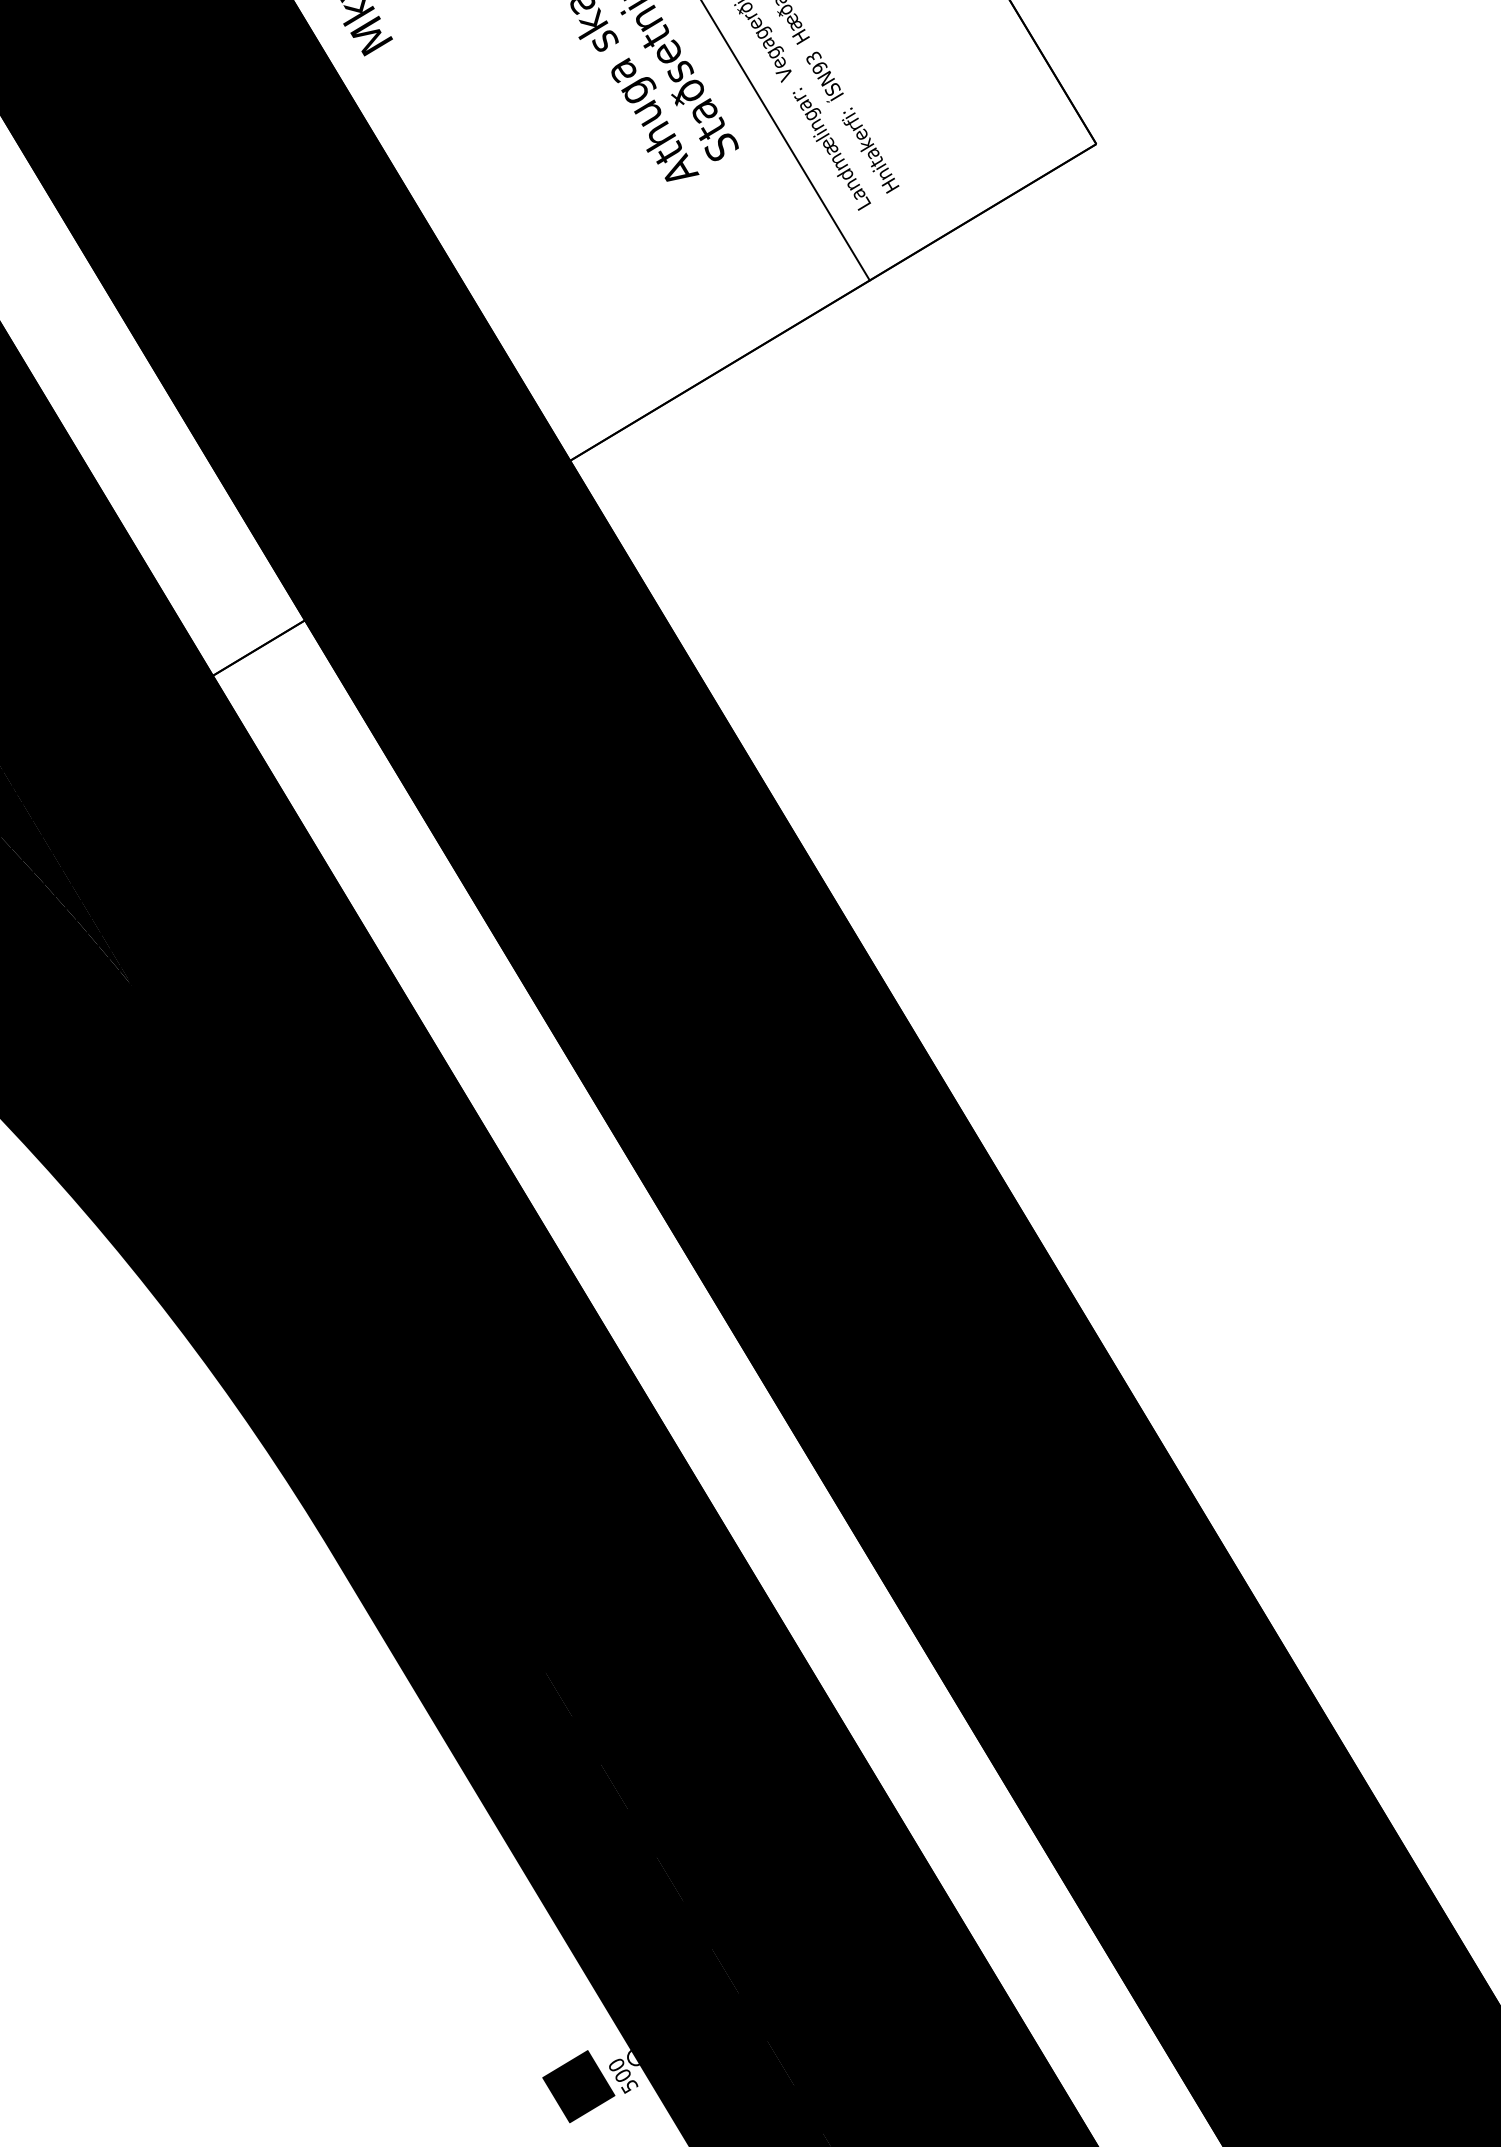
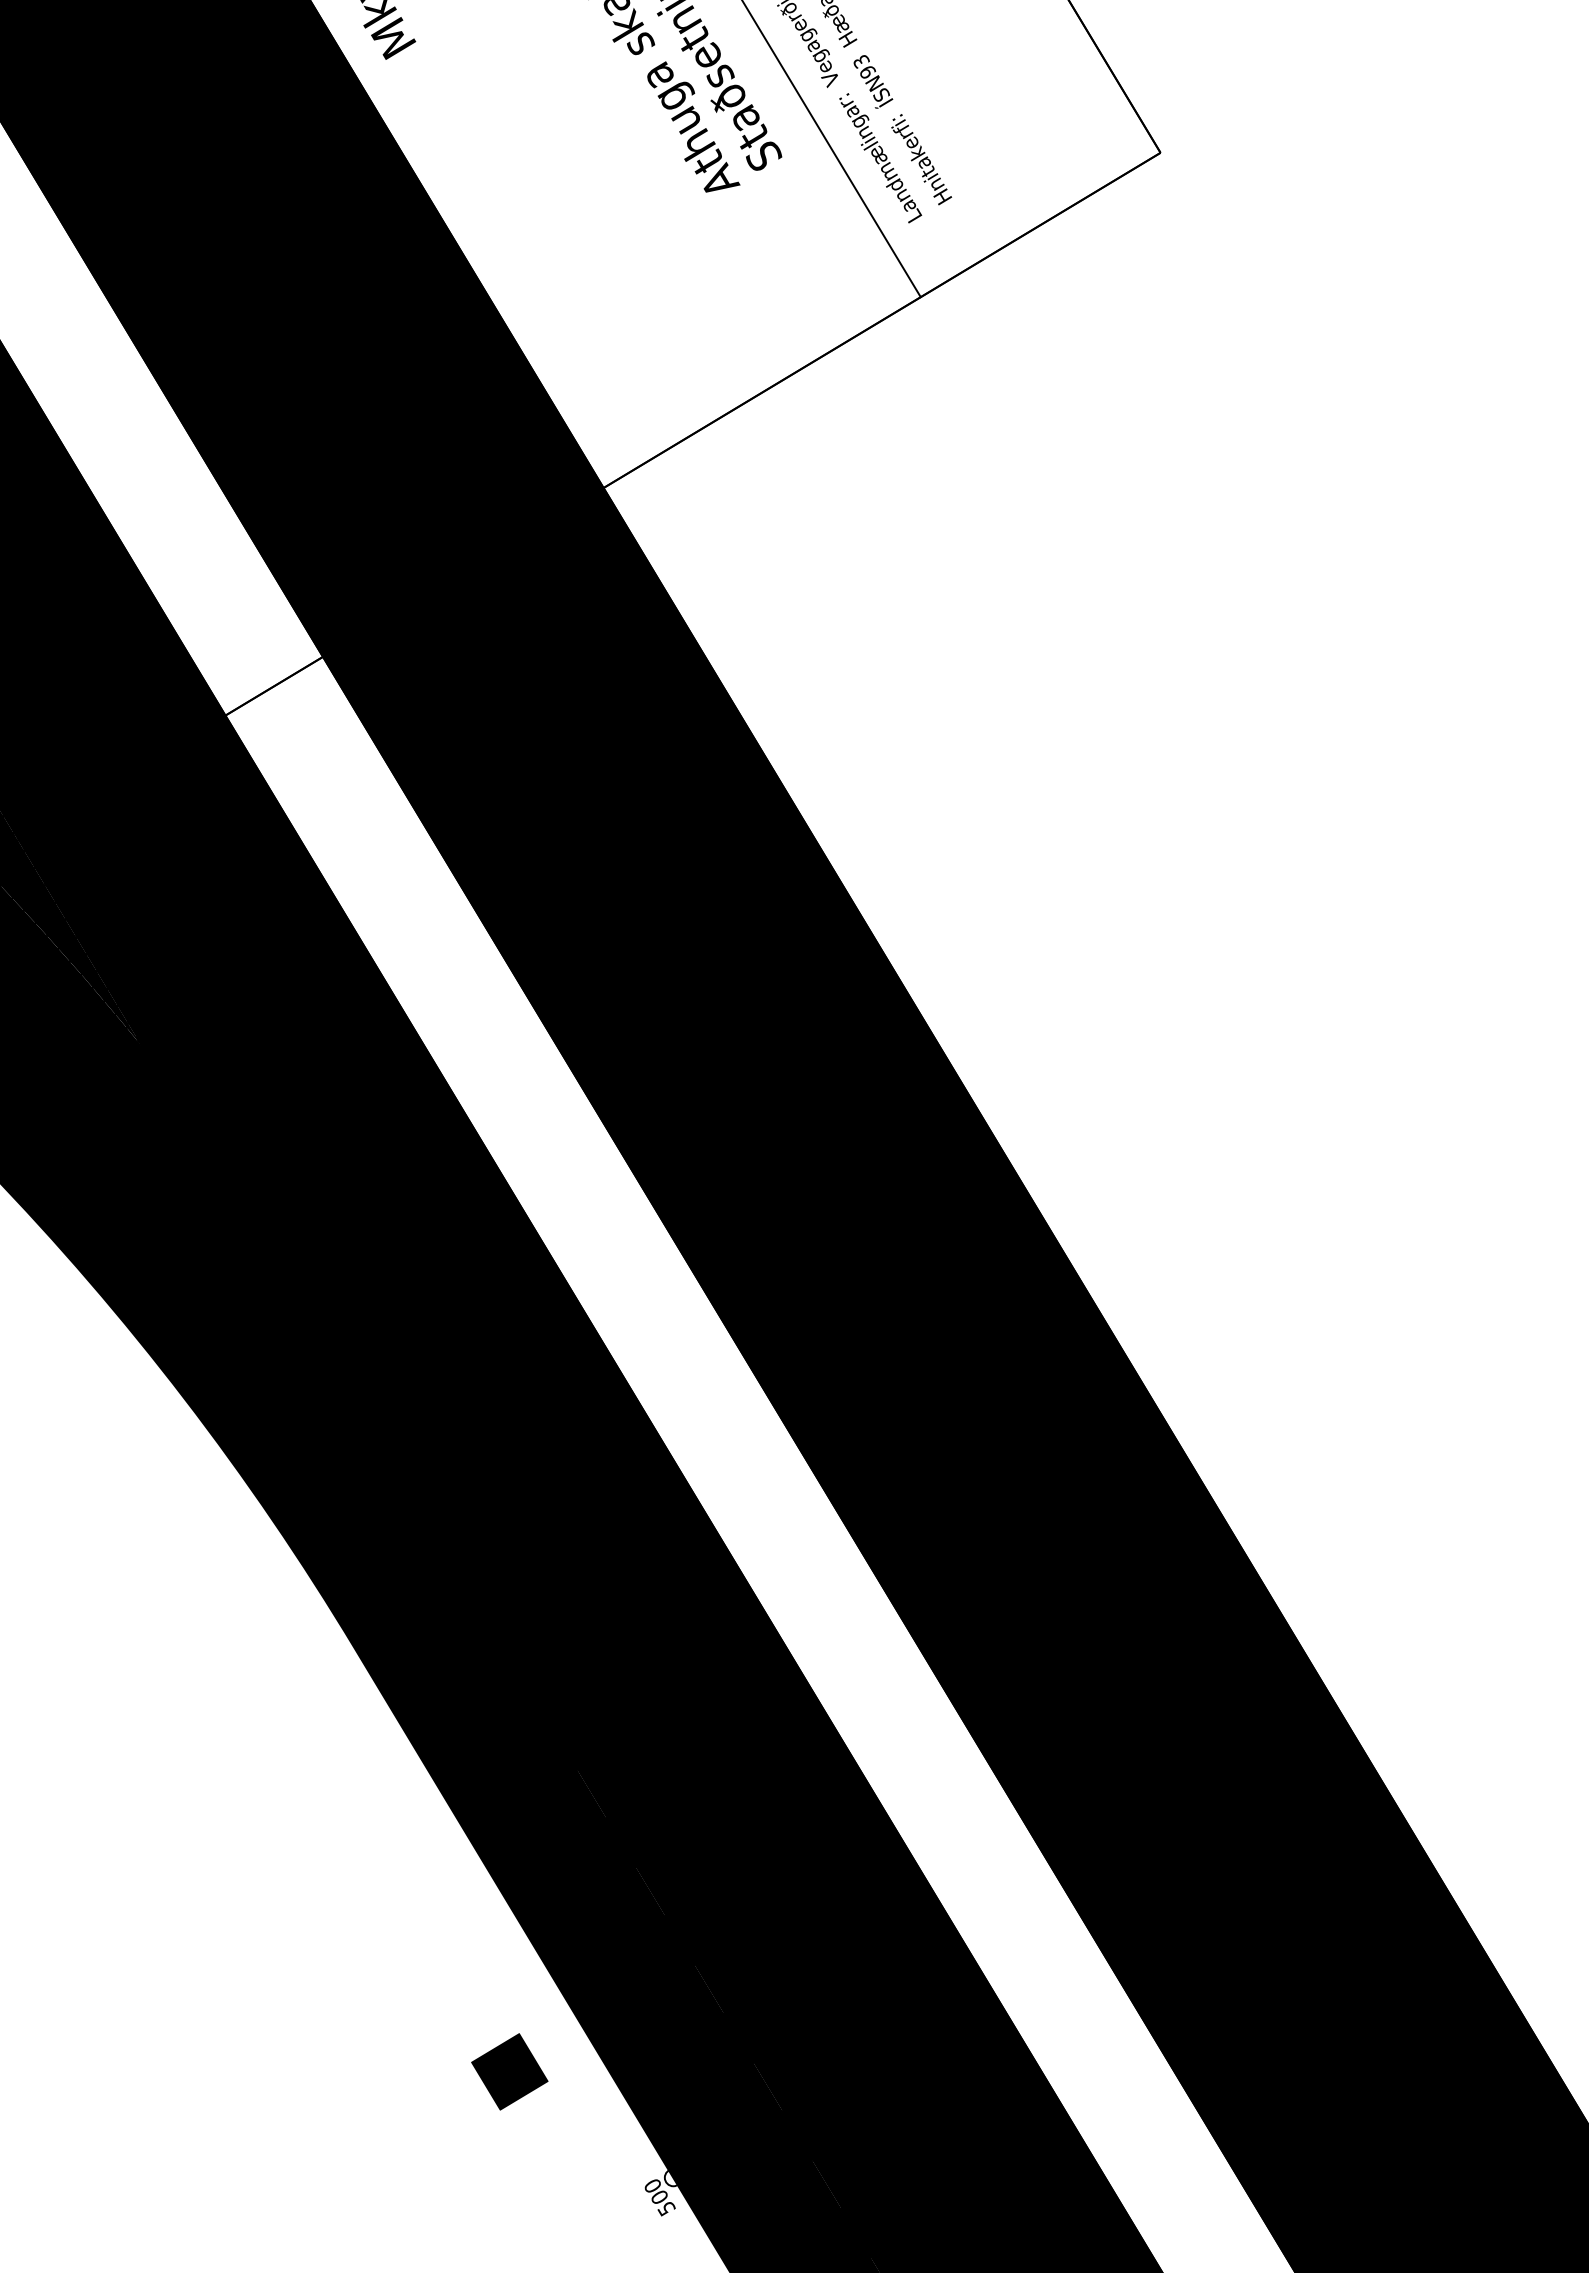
part: (578, 2086) -> (509, 2071), moved

